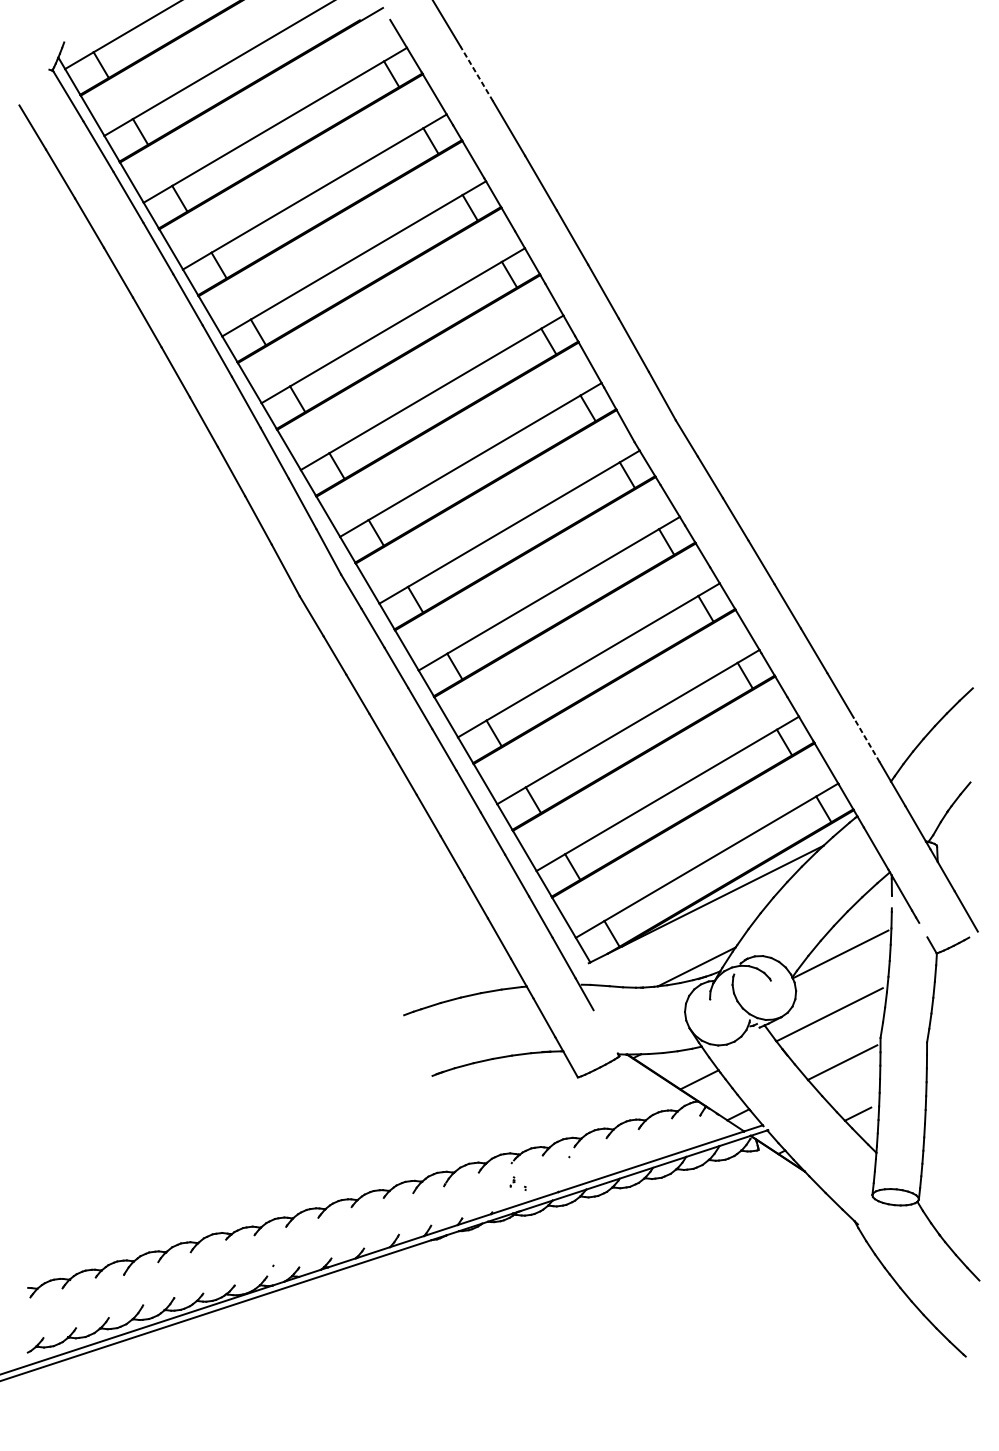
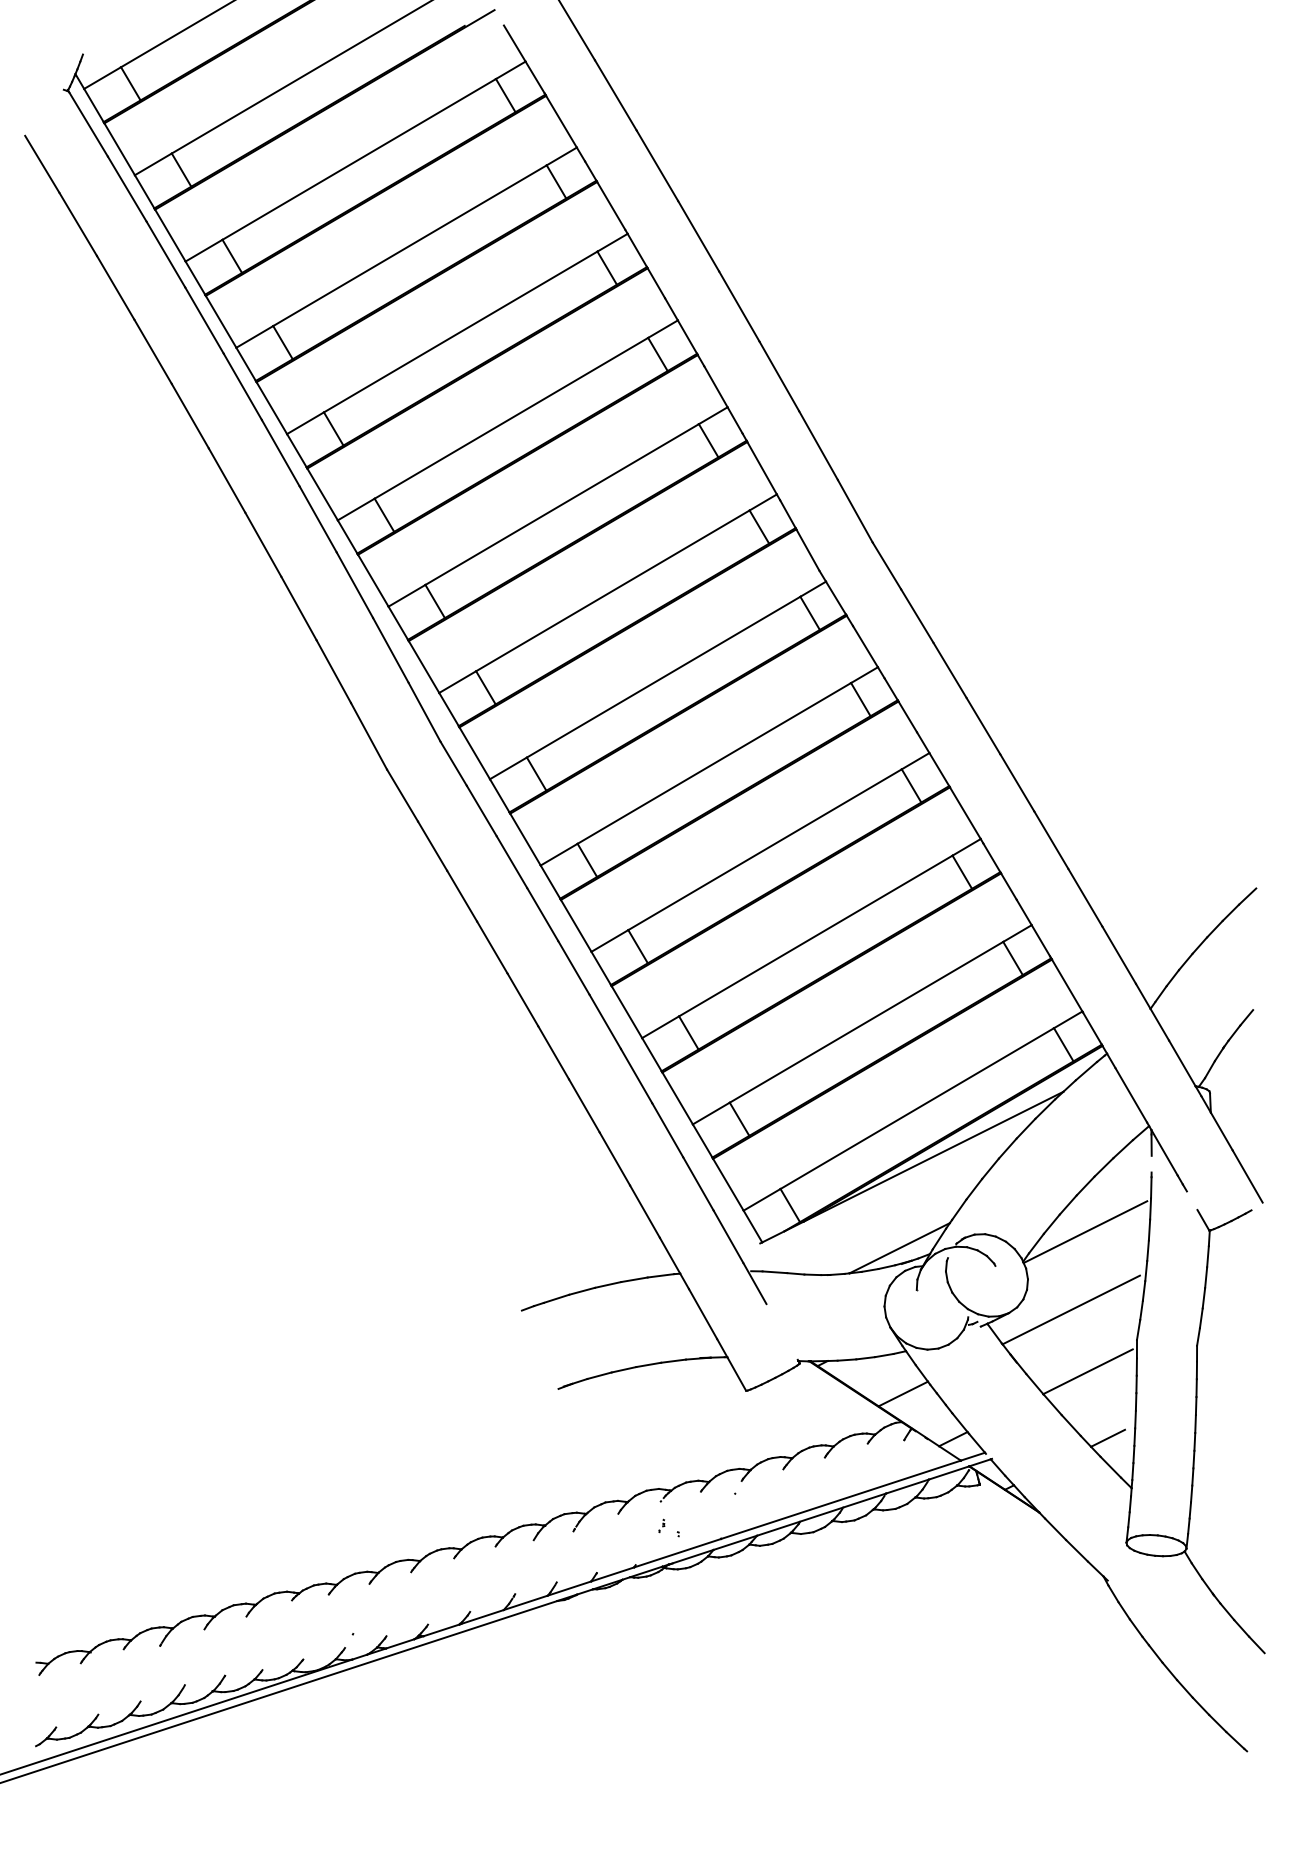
line: (476, 74) -> (615, 95), dashed -> solid
line: (866, 739) -> (1118, 954), dashed -> solid

